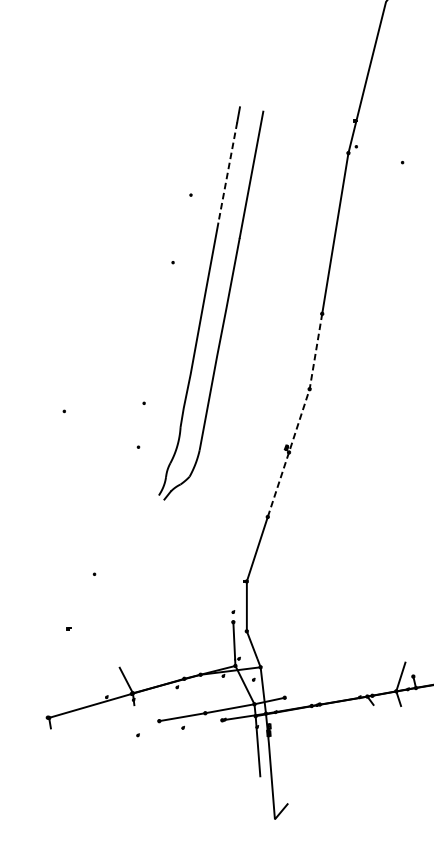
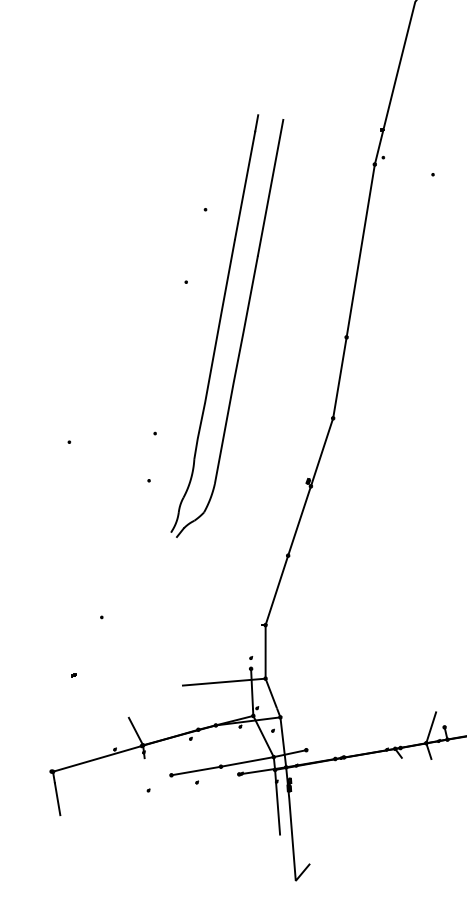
line: (228, 172) -> (245, 185), dashed -> solid
line: (300, 416) -> (323, 447), dashed -> solid
line: (207, 633) -> (223, 681), added
line: (53, 743) -> (57, 799), added

